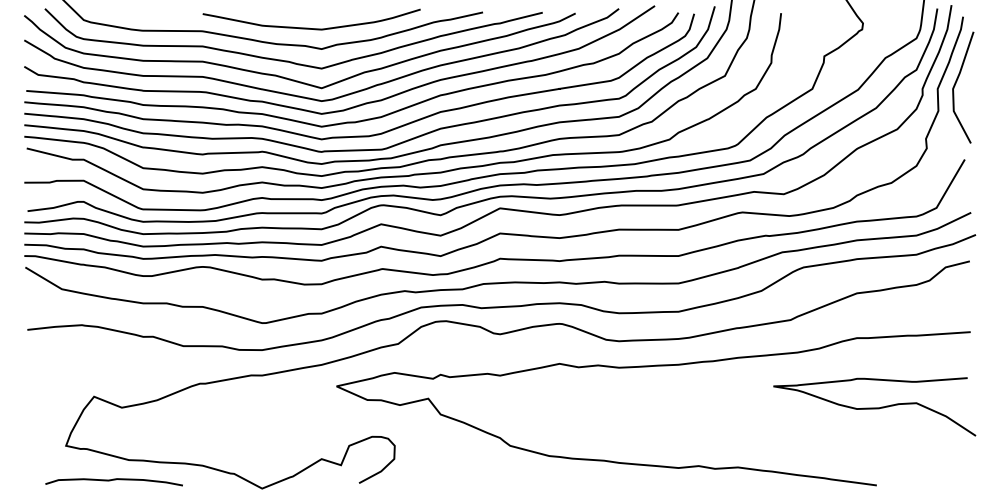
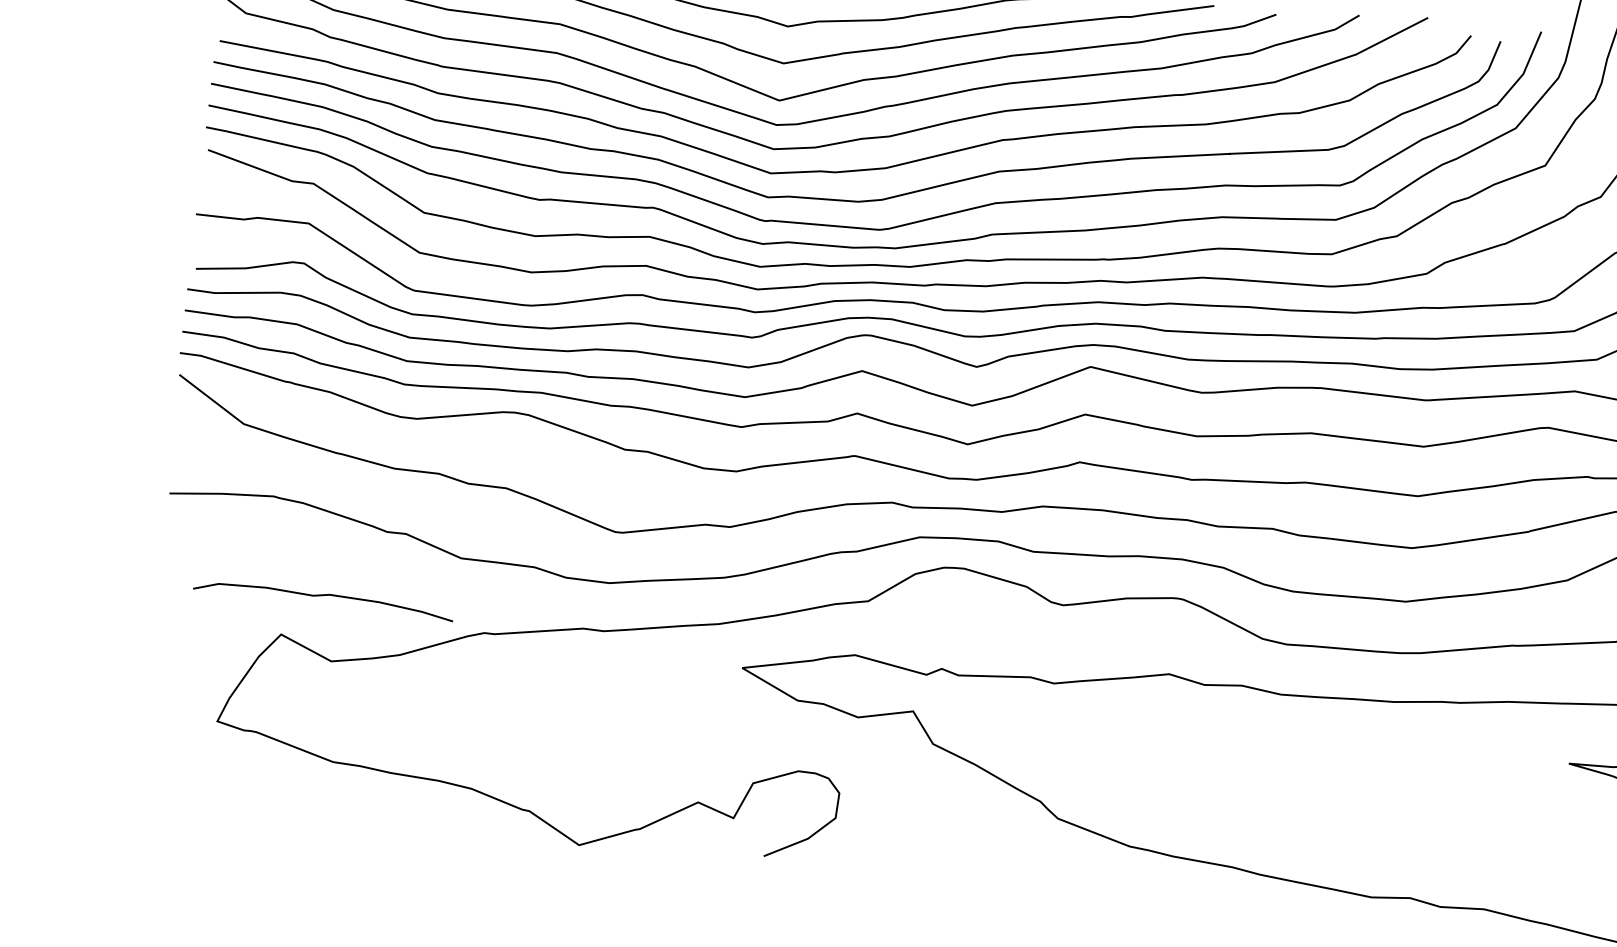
curve: (113, 480) -> (322, 596), moved

